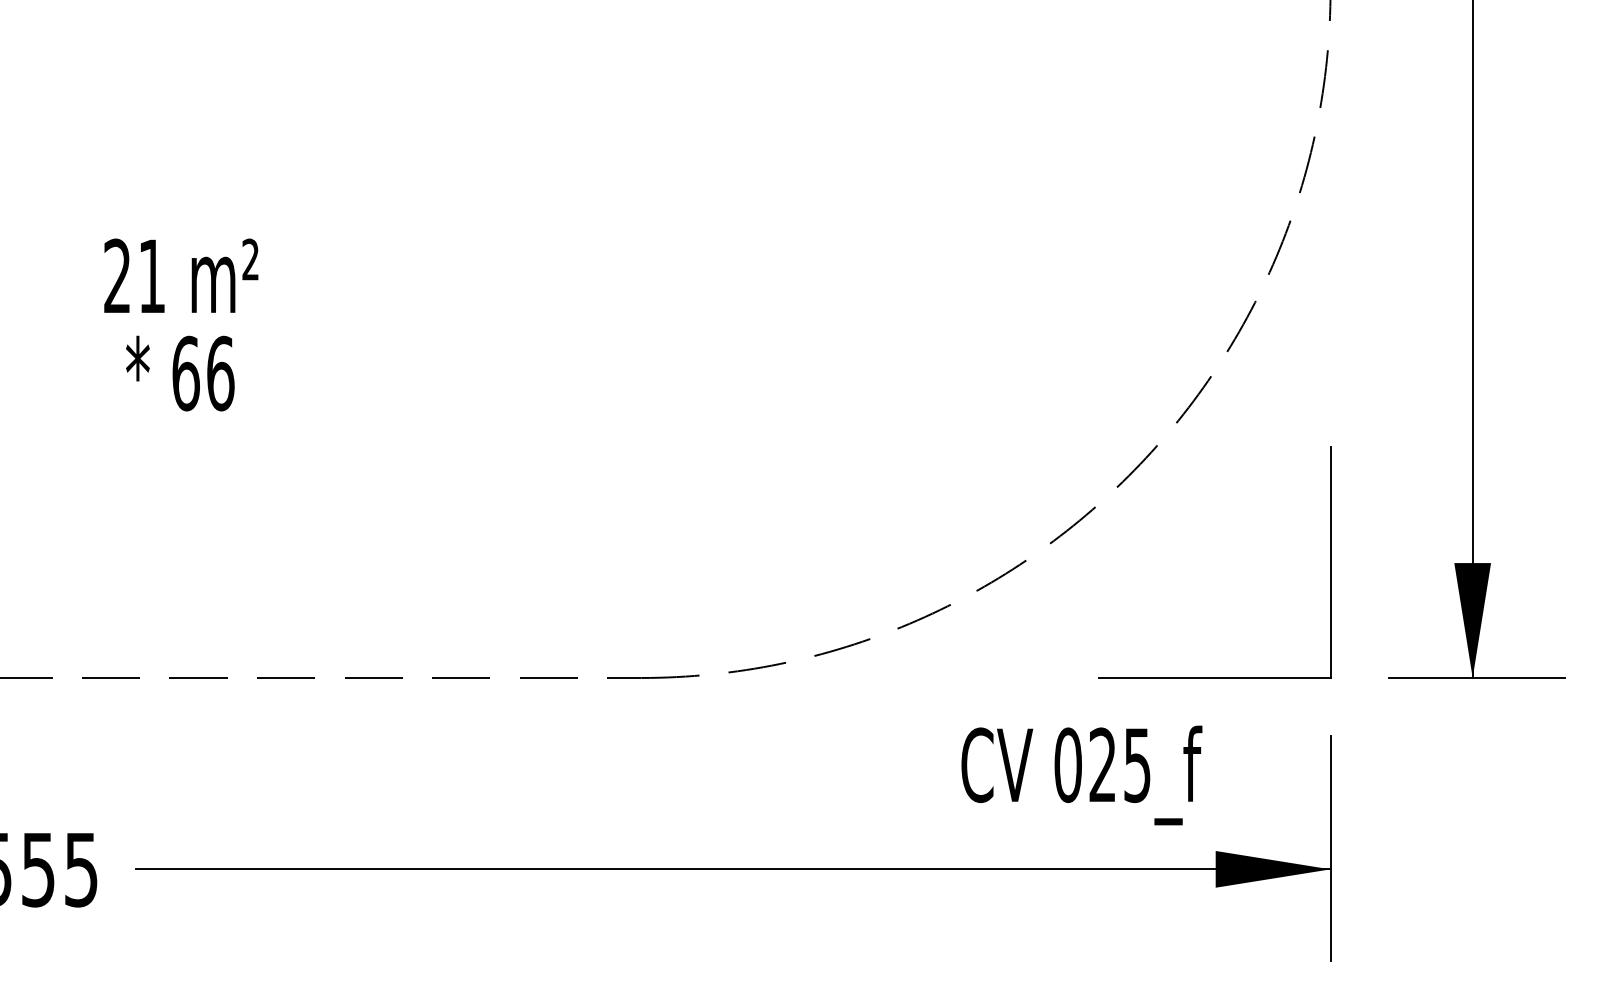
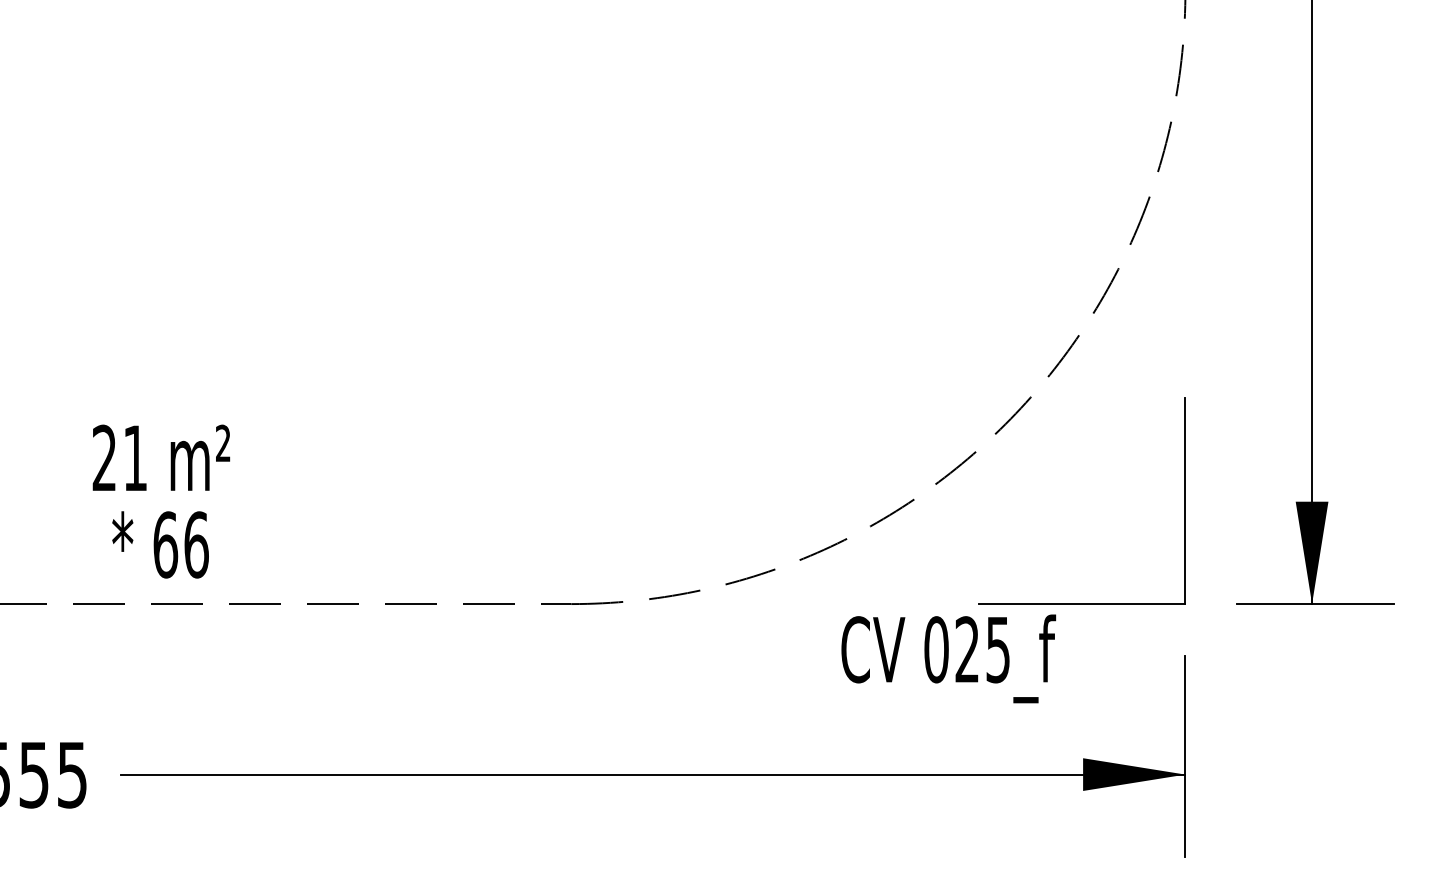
text: (181, 324) -> (161, 501), moved
text: (1081, 775) -> (948, 658), moved

